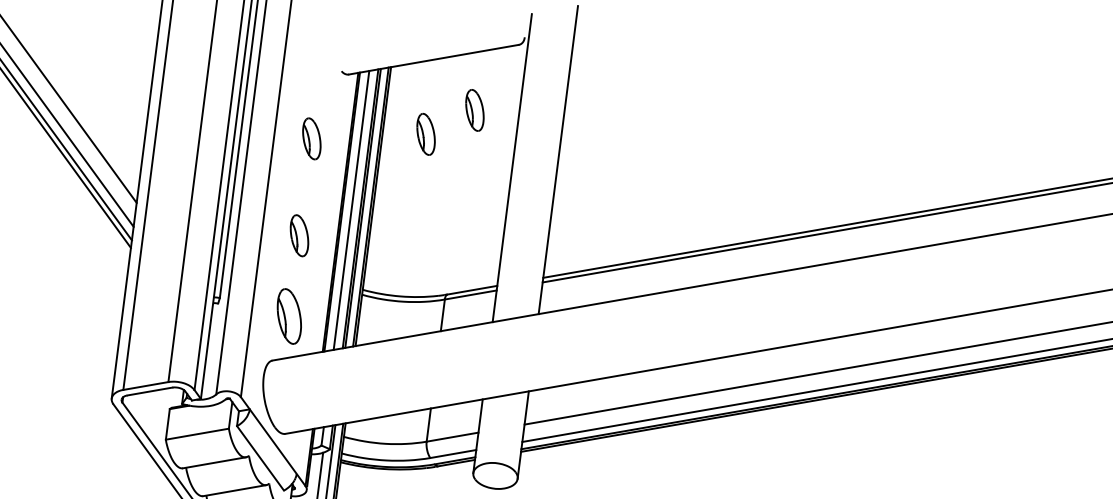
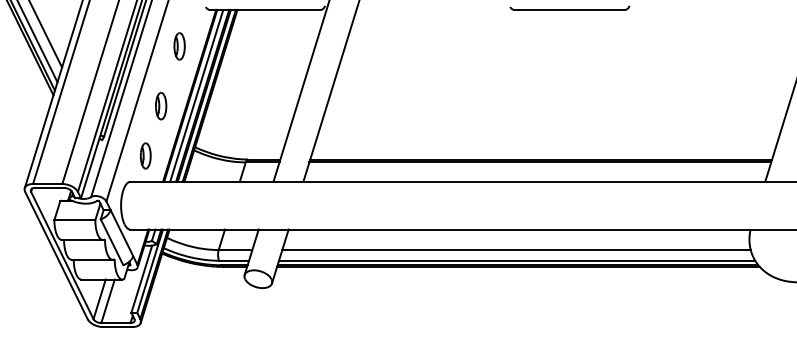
part: (474, 110) -> (285, 46), removed
part: (426, 134) -> (252, 56), removed
part: (288, 315) -> (145, 155), size x0.71

